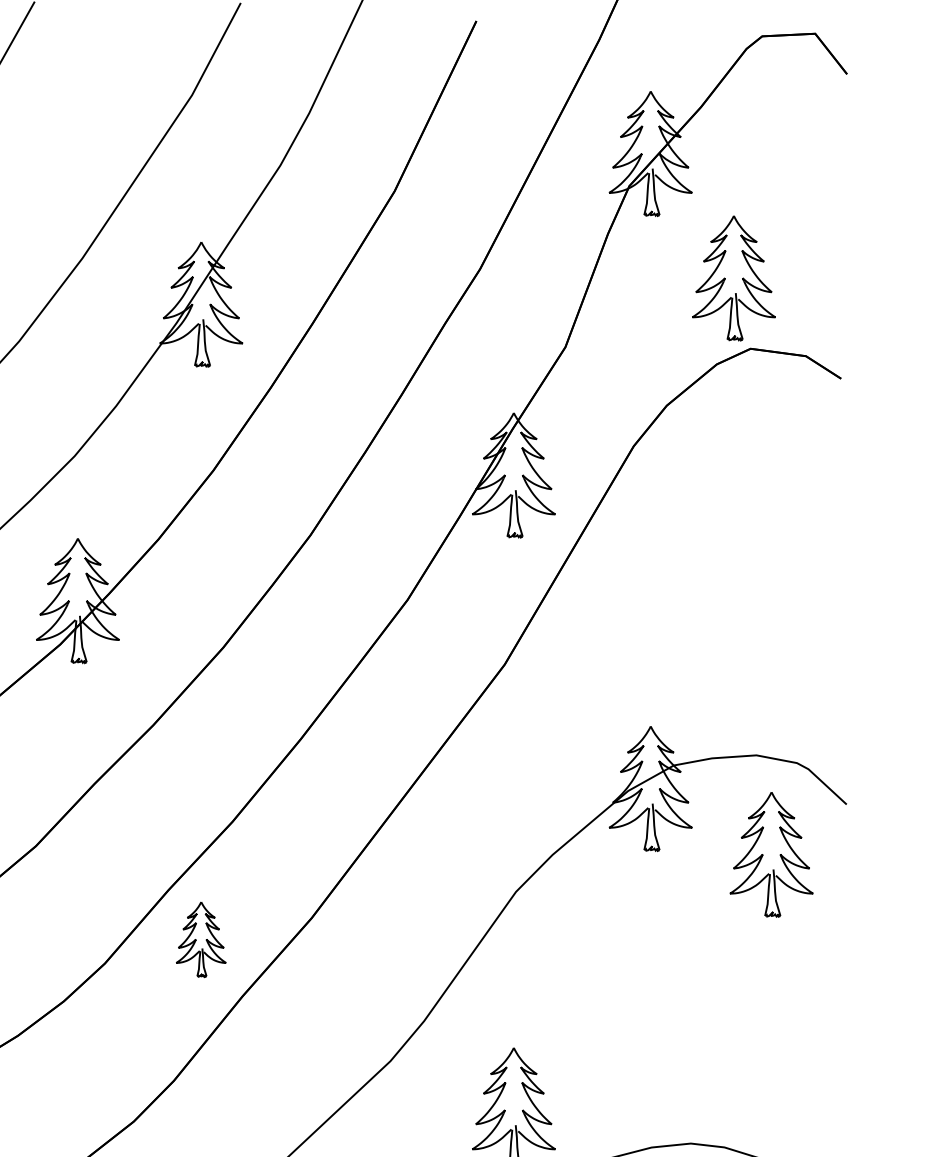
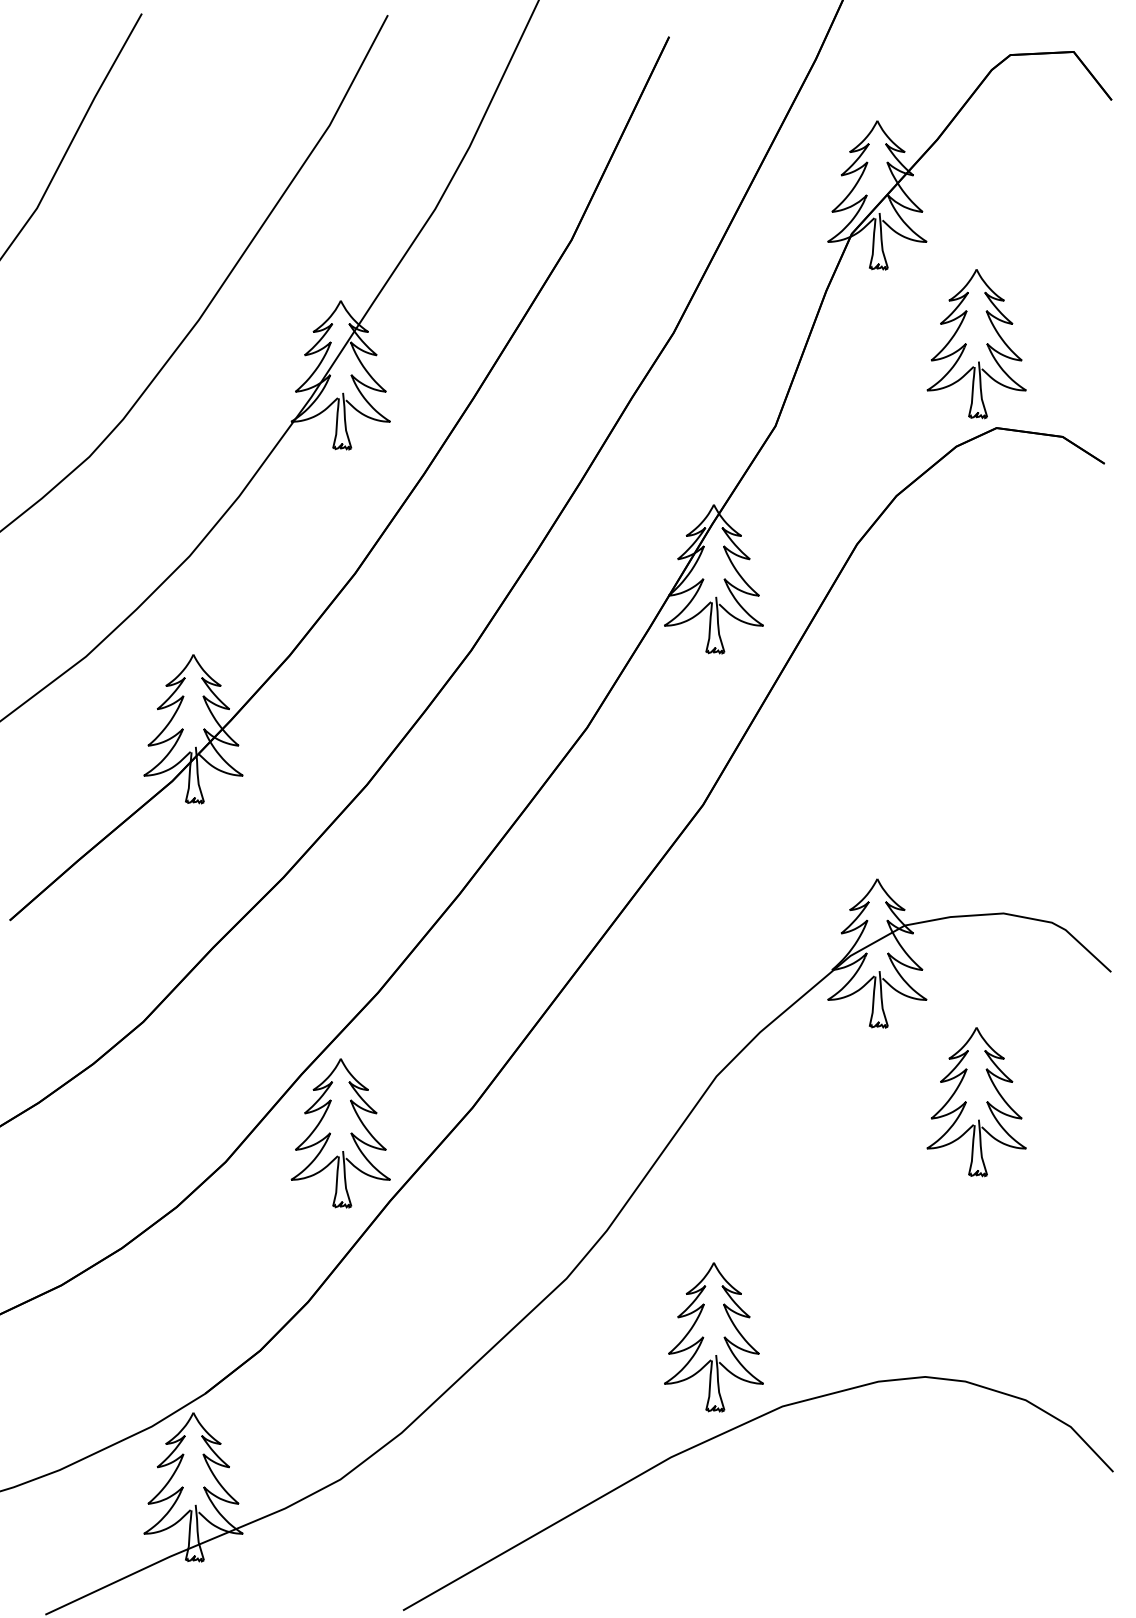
part: (771, 855) -> (976, 1102), moved
part: (201, 939) -> (340, 1133), size x1.67

